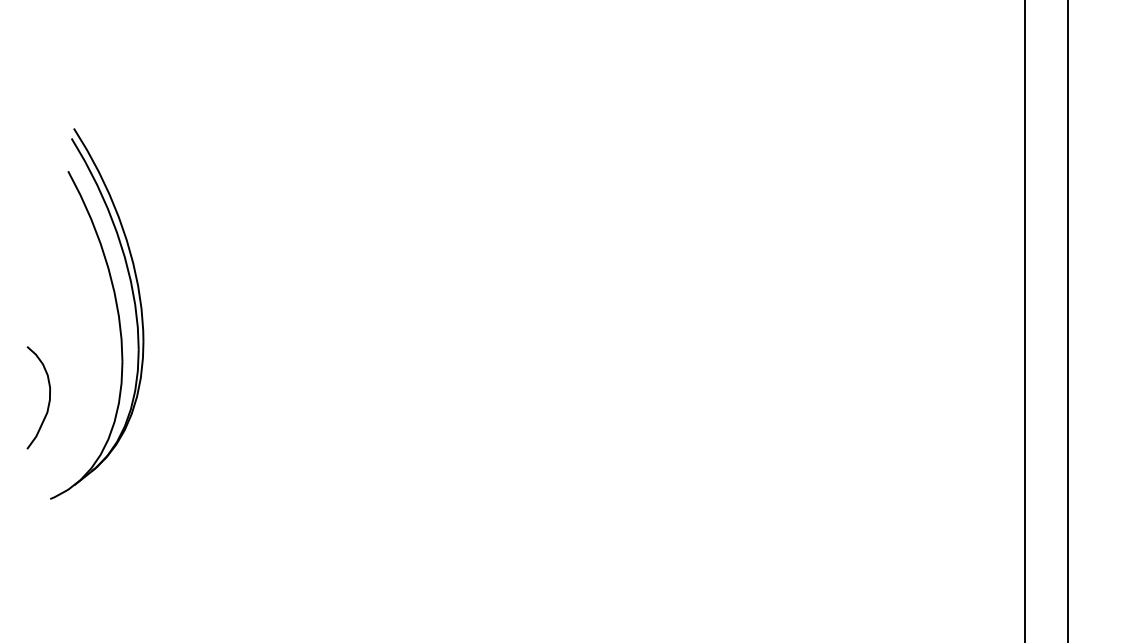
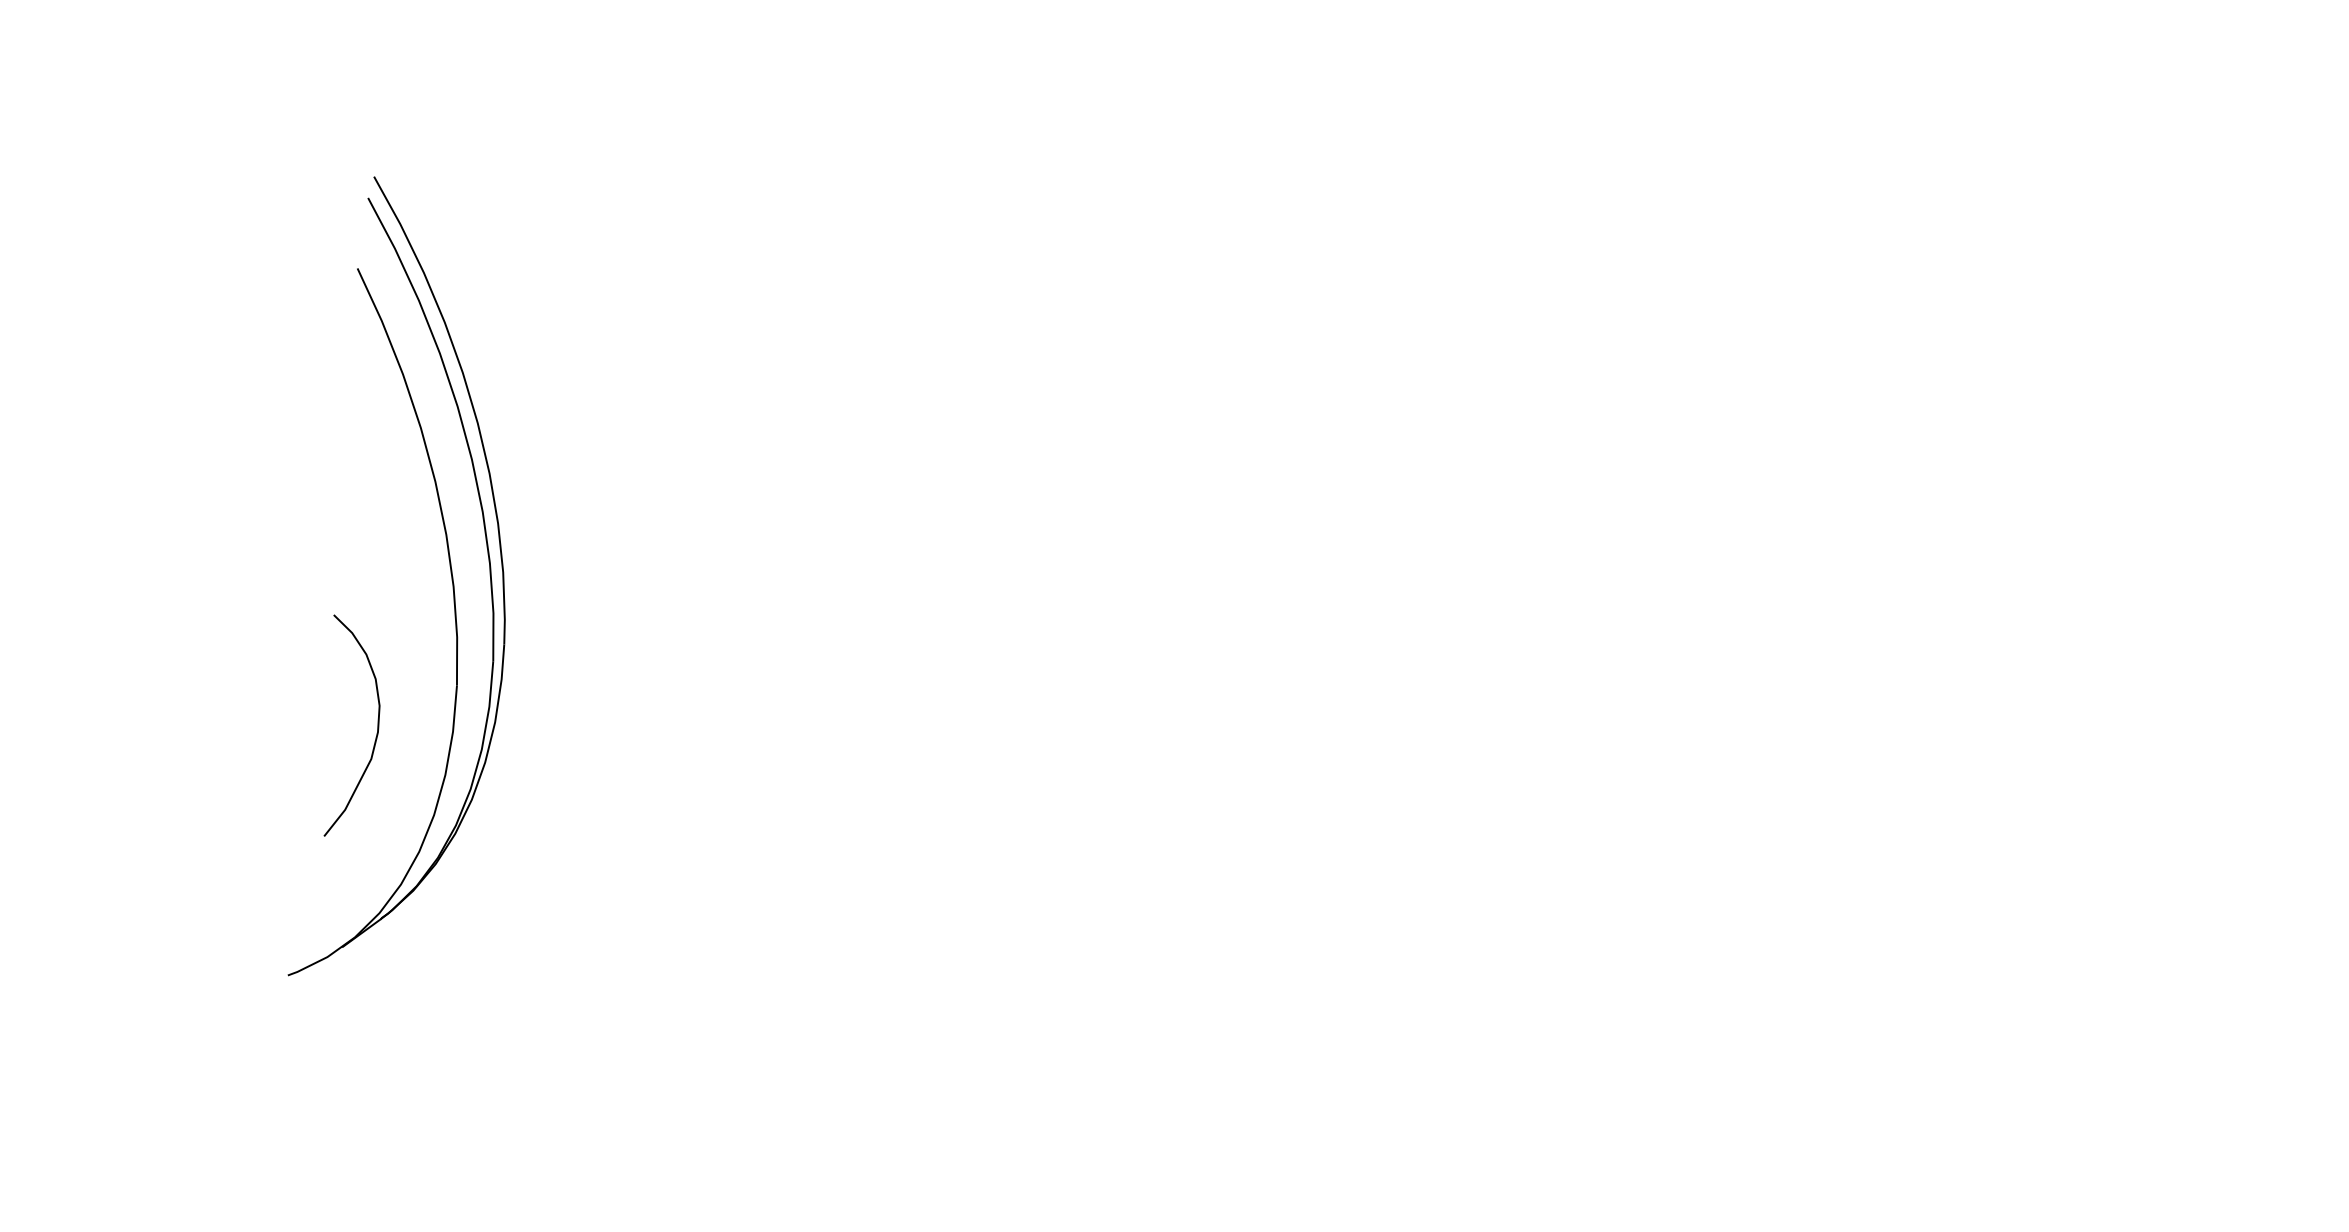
curve: (48, 400) -> (374, 733), moved

